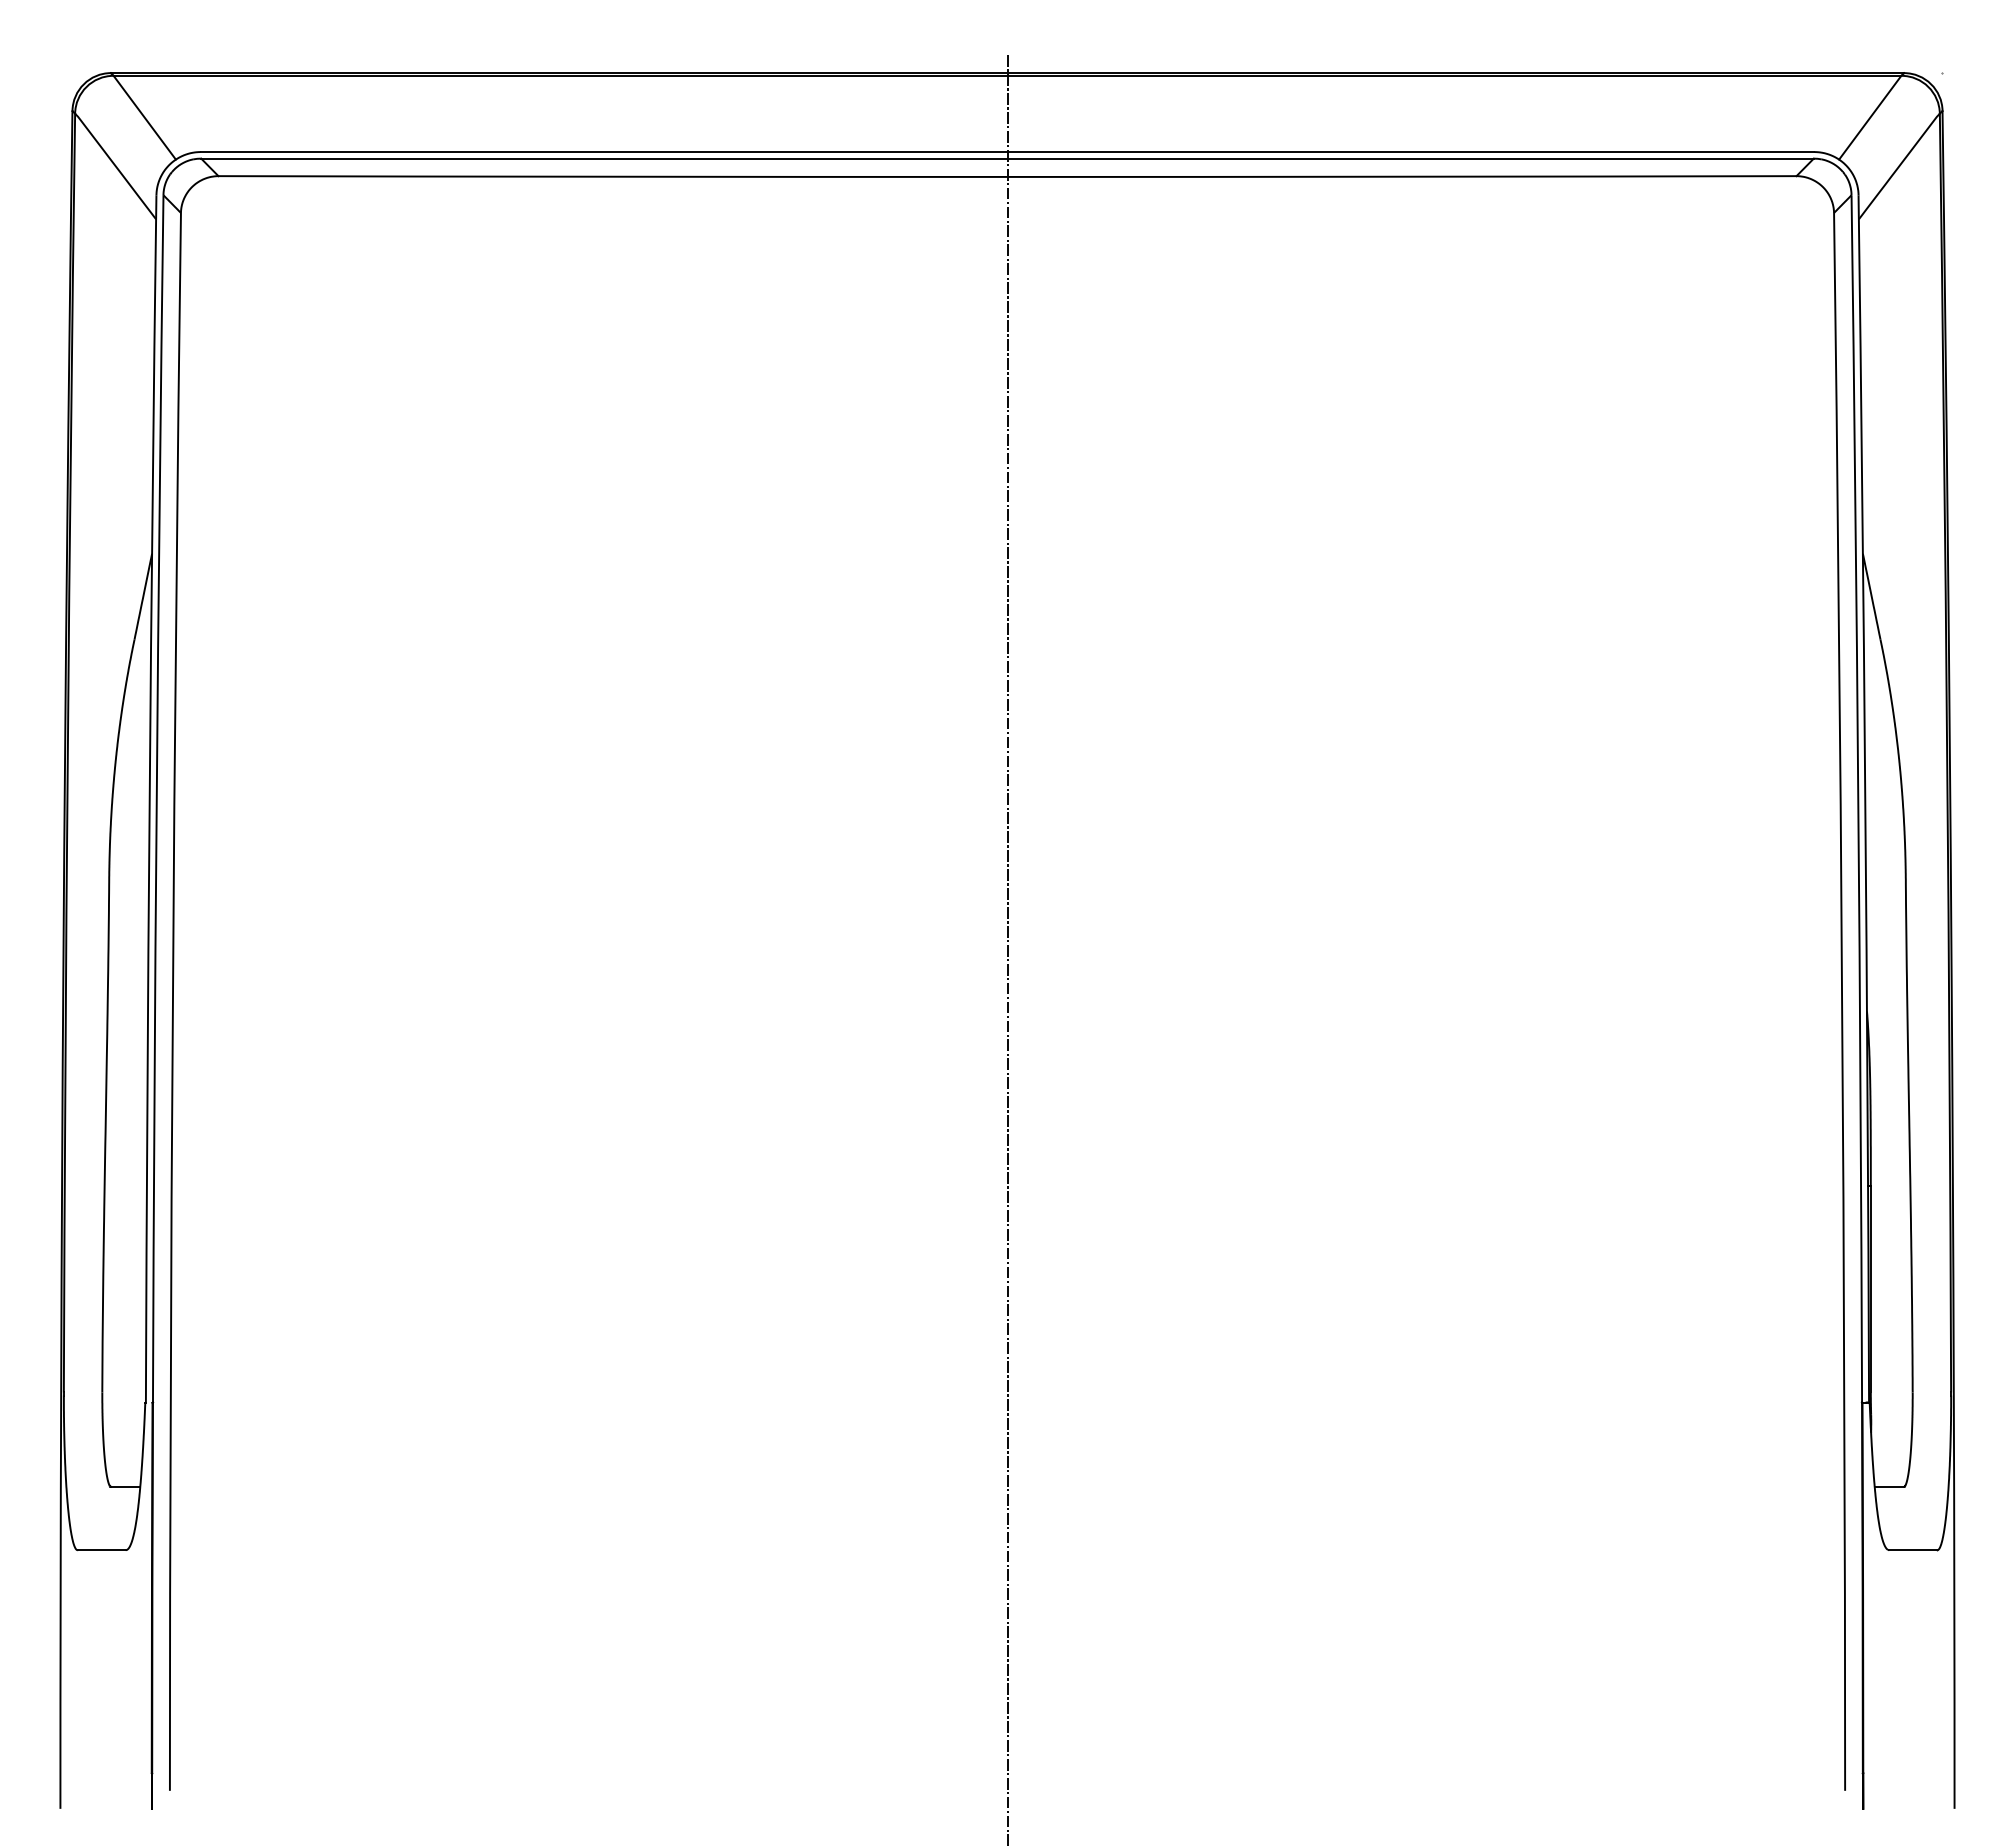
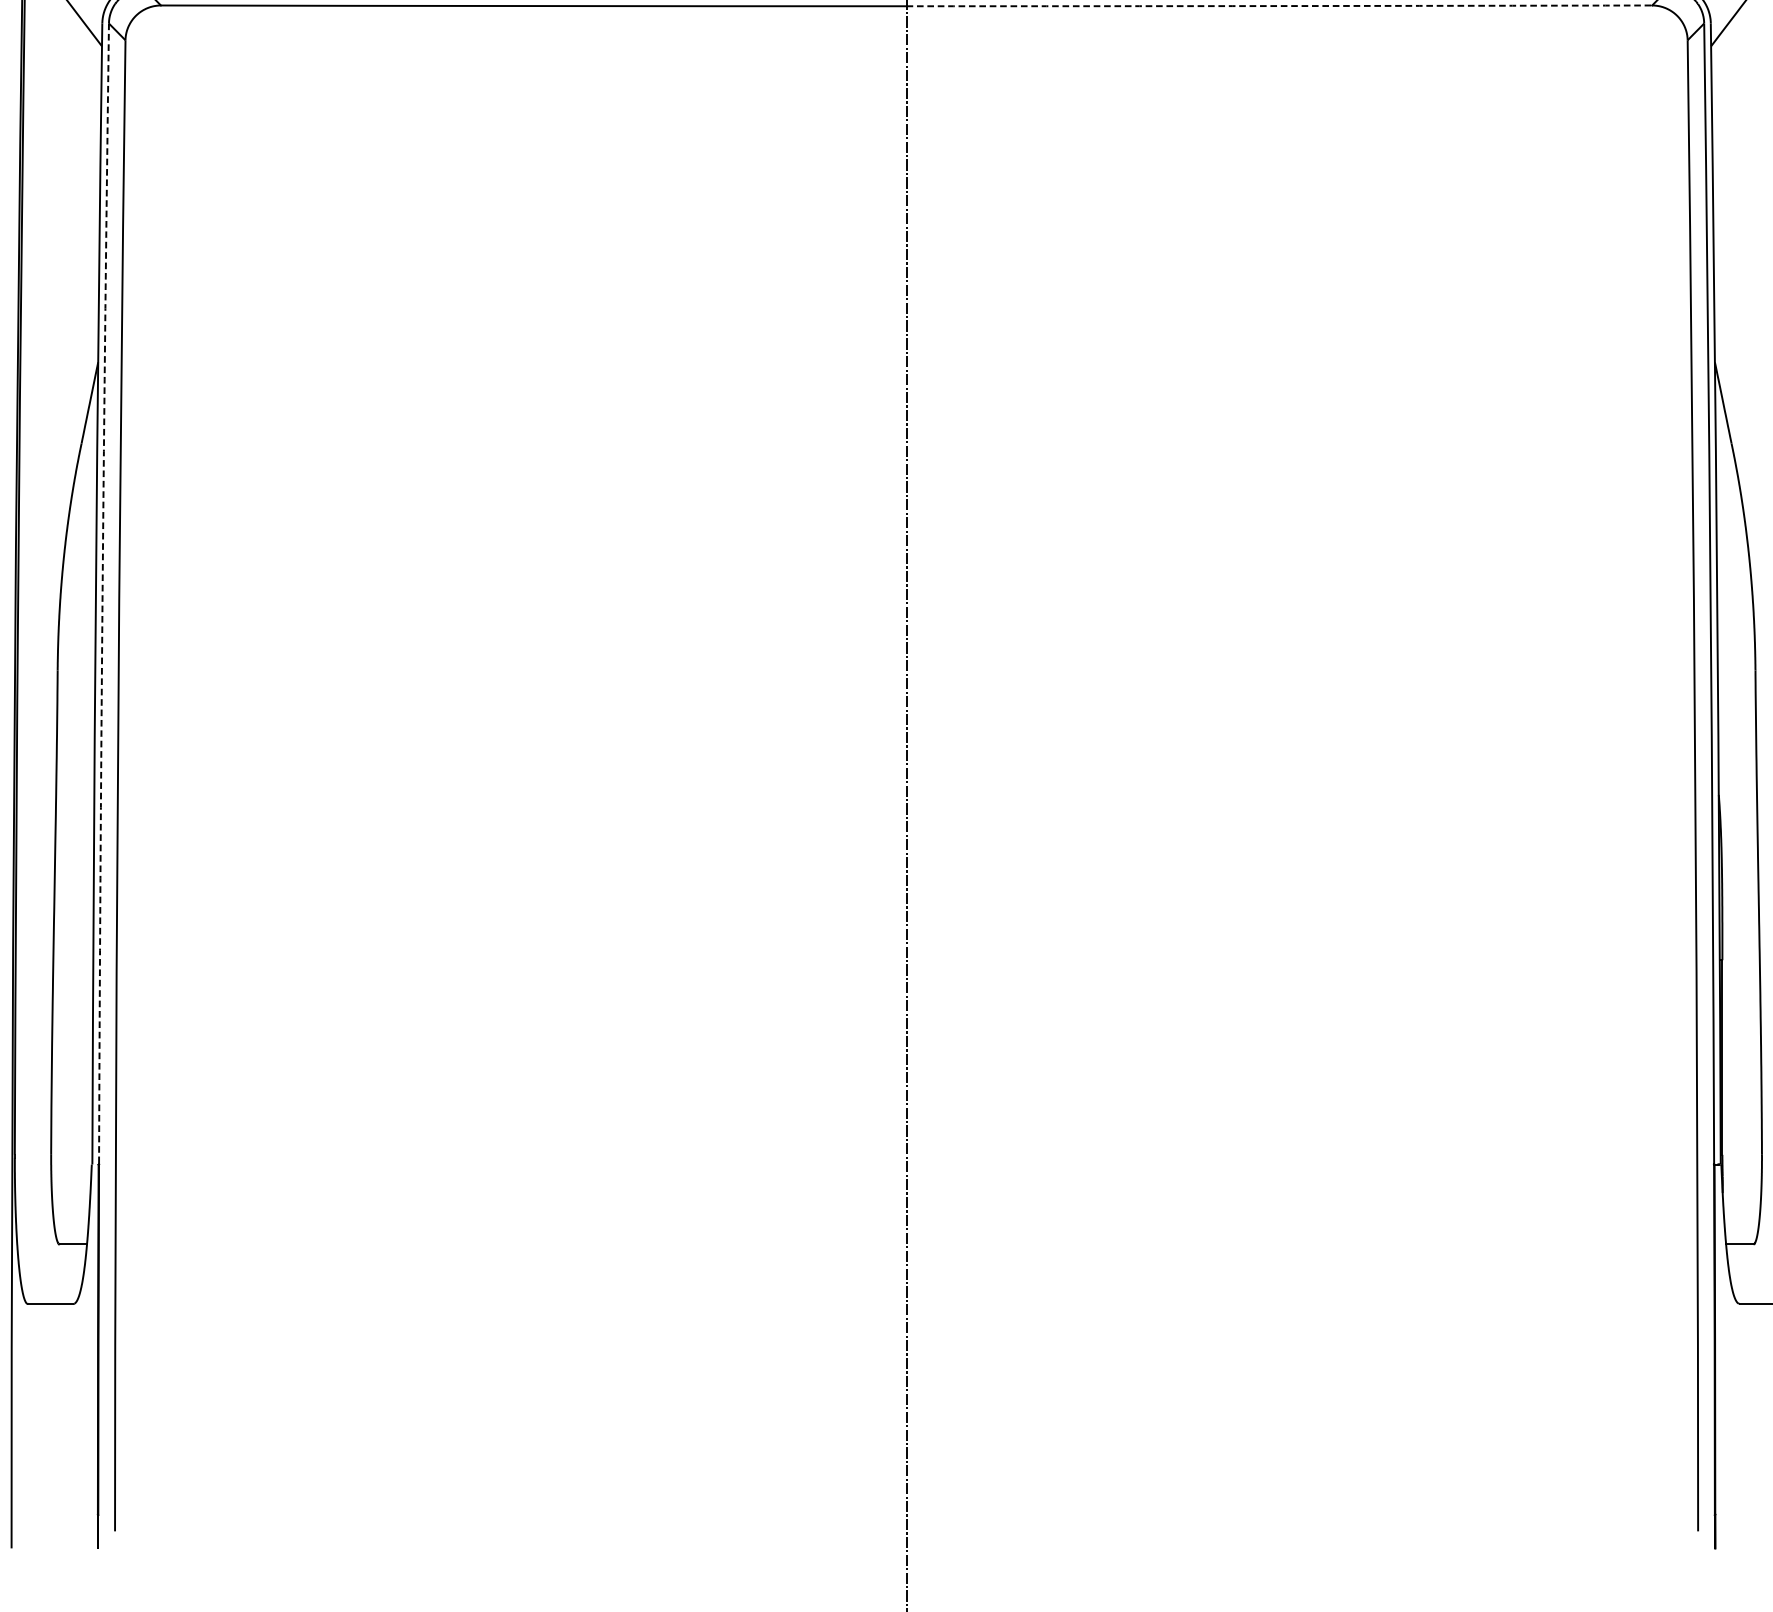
arc: (1402, 176) -> (1279, 5), solid -> dashed
arc: (156, 798) -> (102, 593), solid -> dashed

